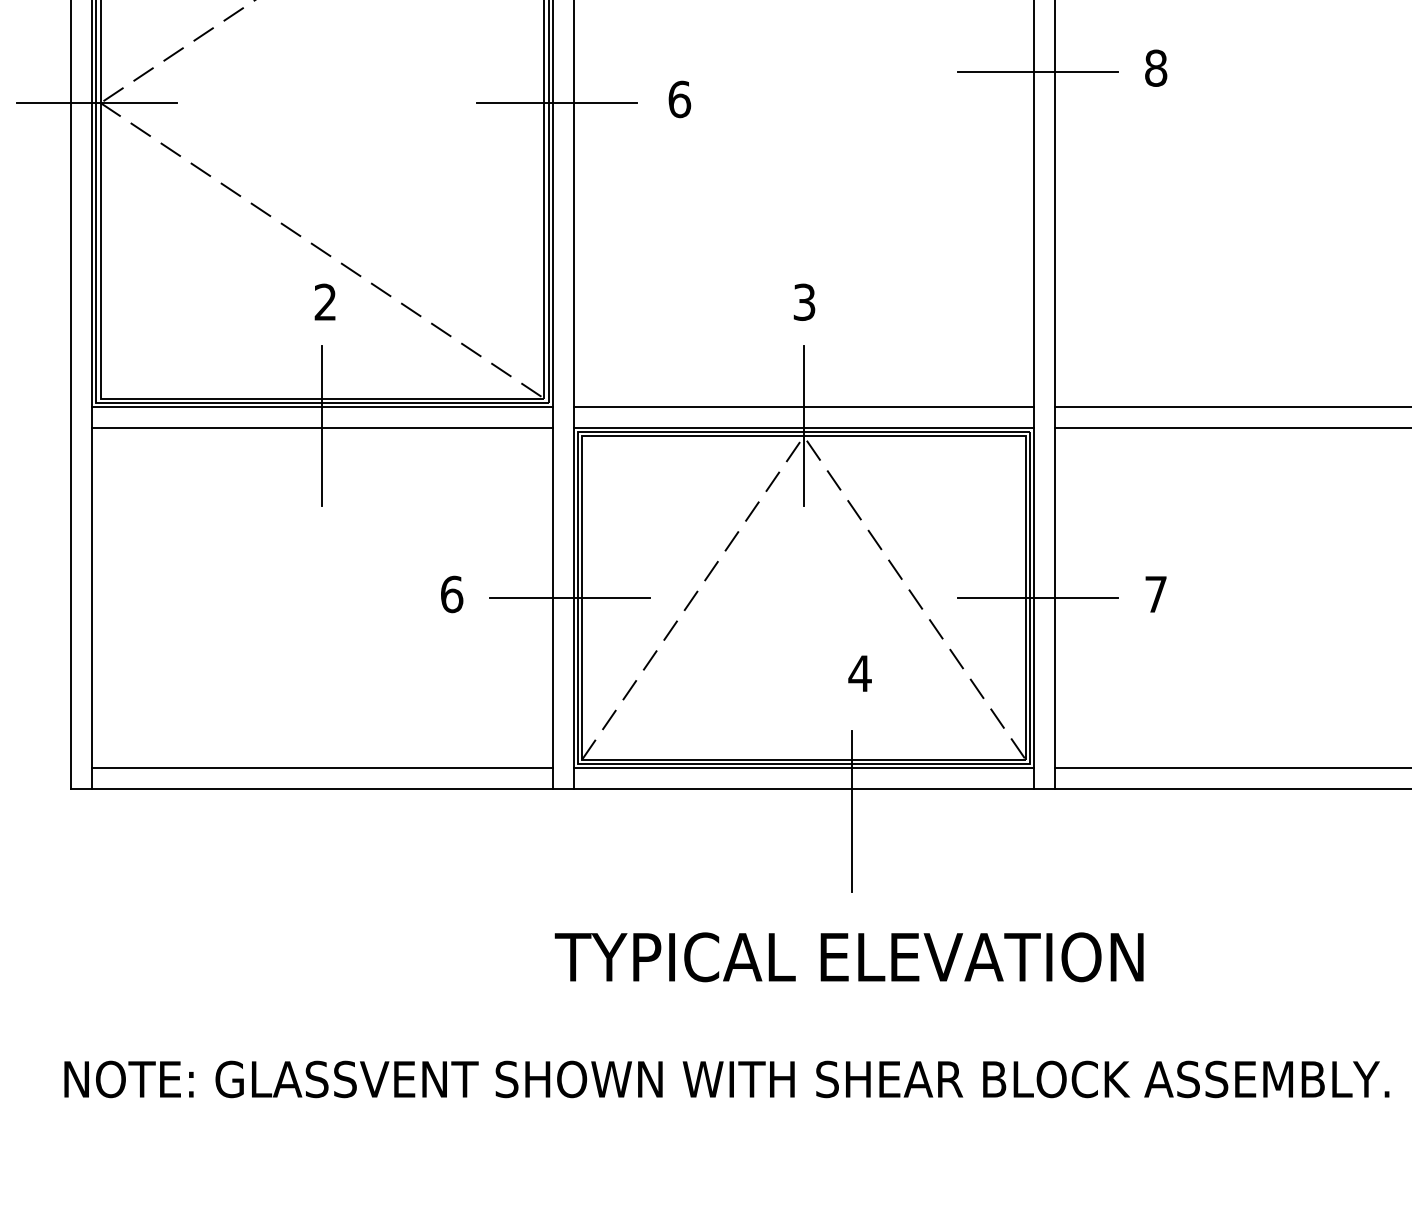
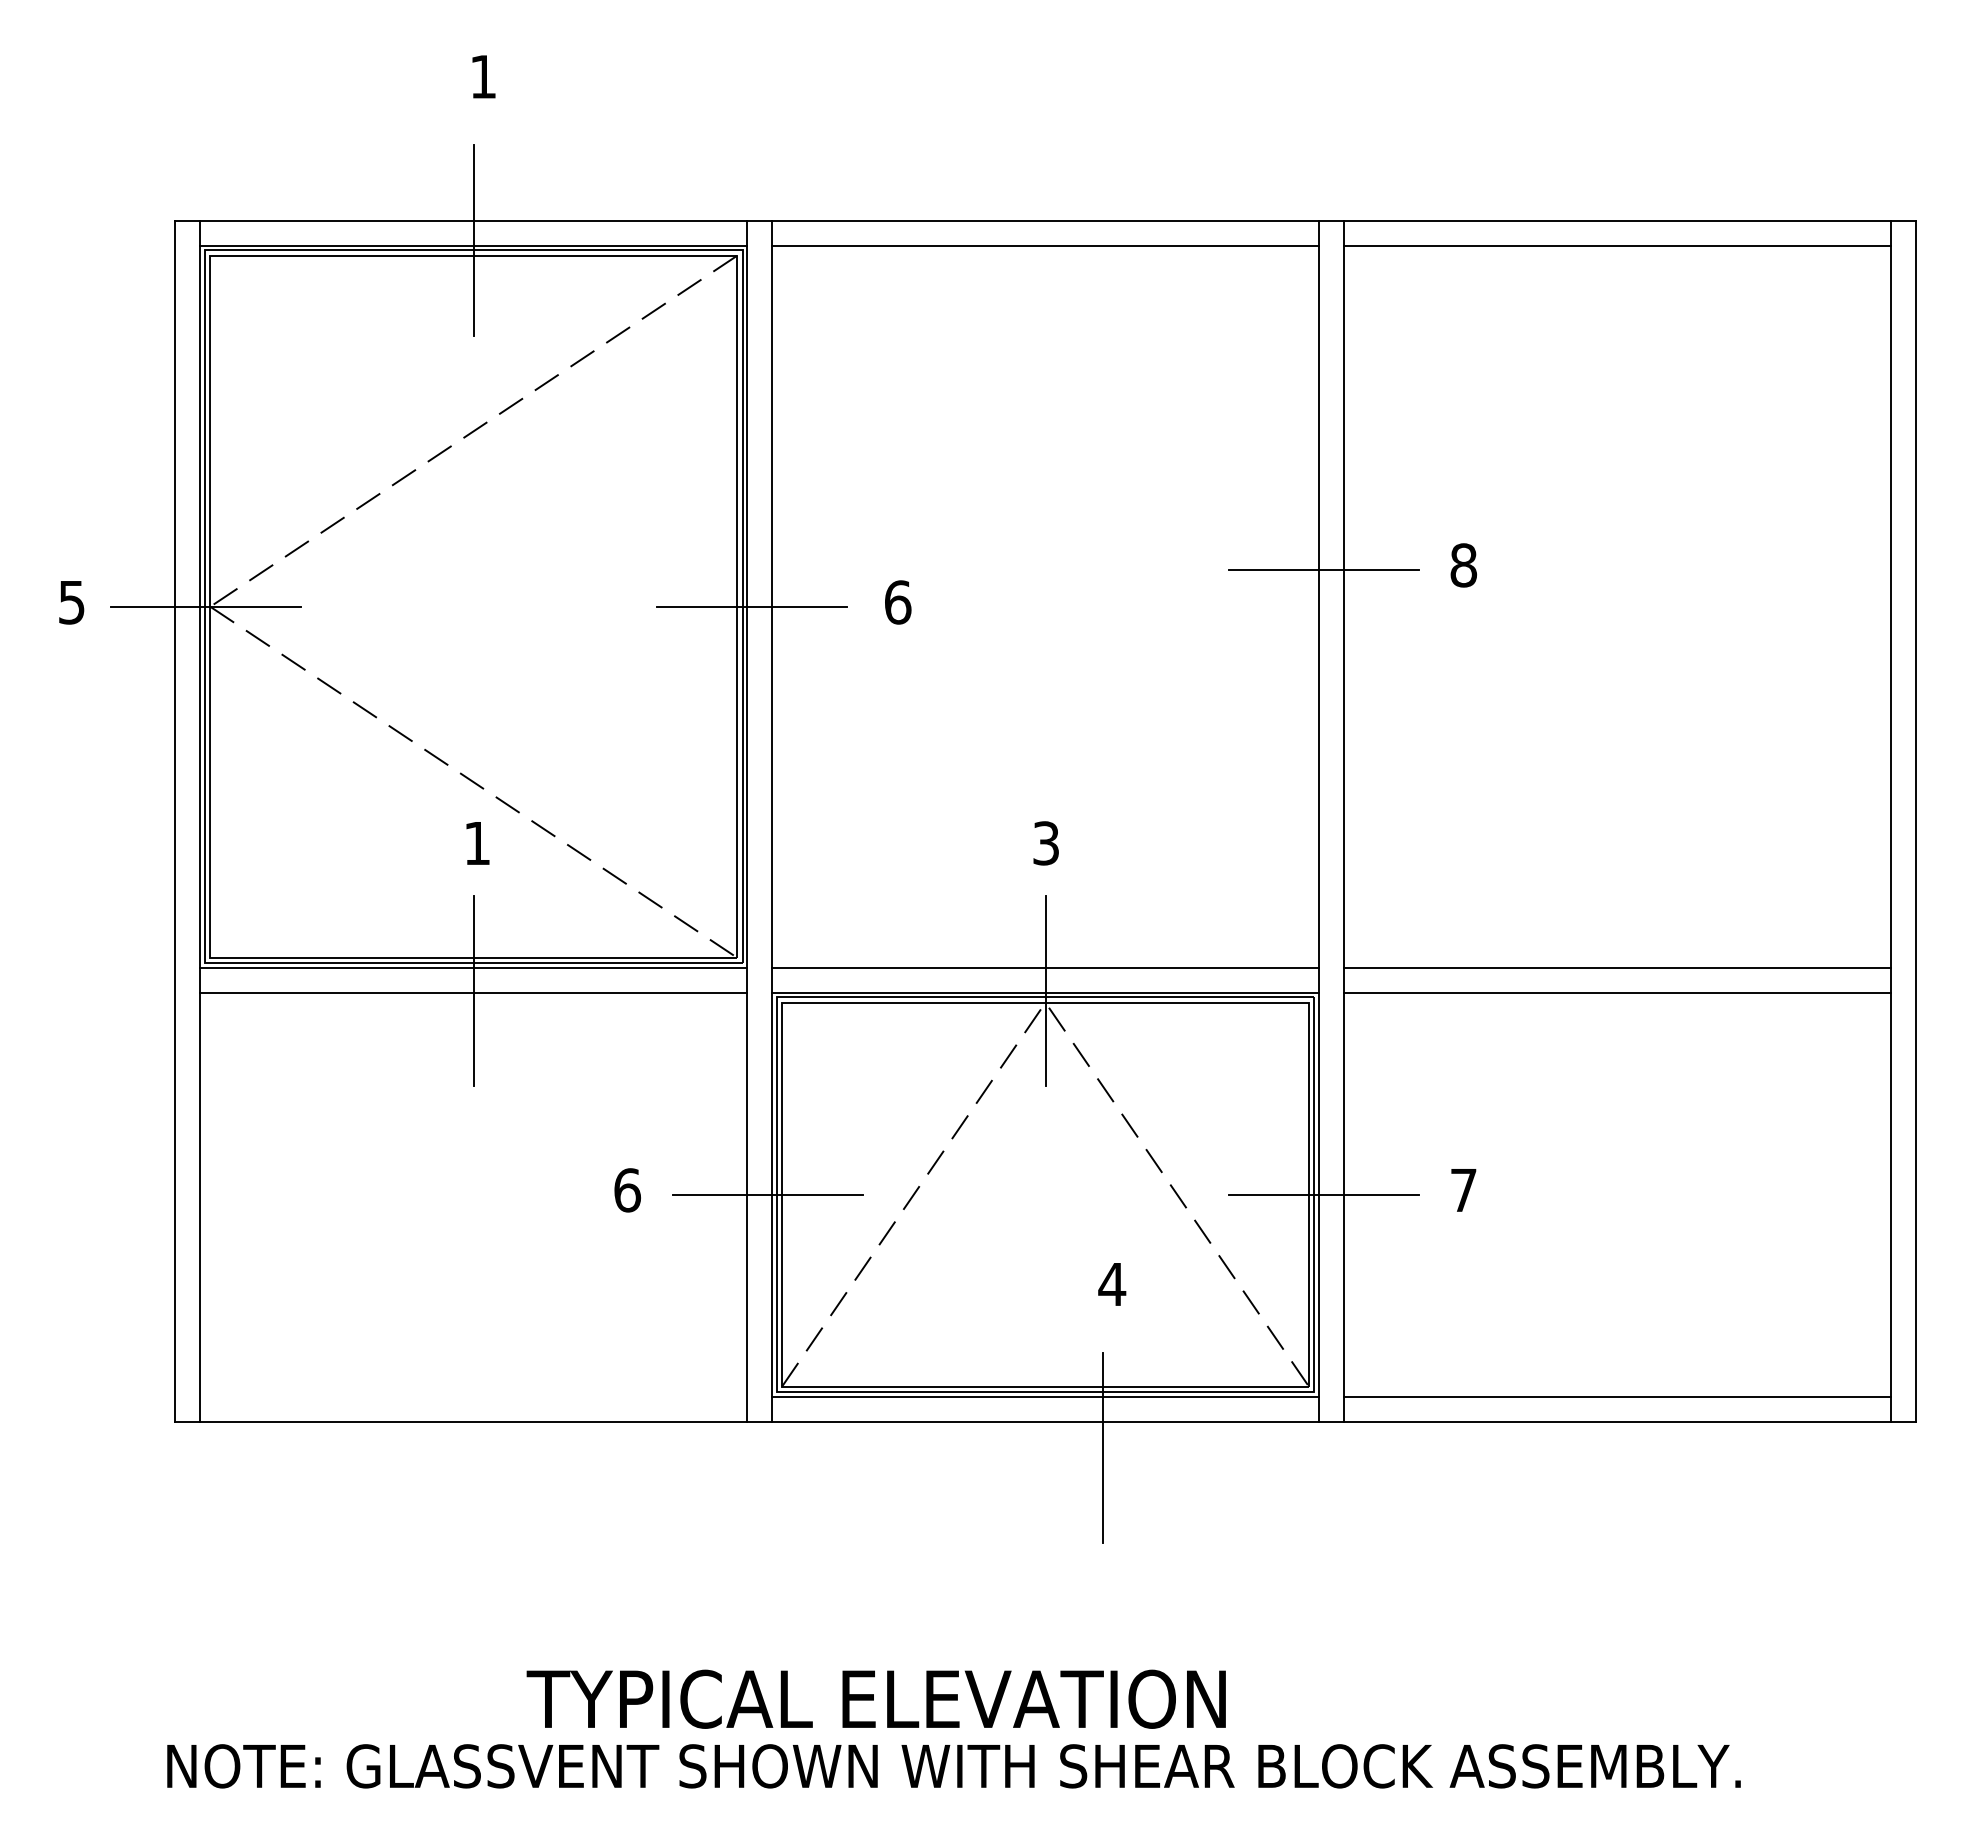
text: (324, 301) -> (476, 842), 2 -> 1
line: (322, 768) -> (473, 1396), removed
text: (848, 956) -> (875, 1698), moved

